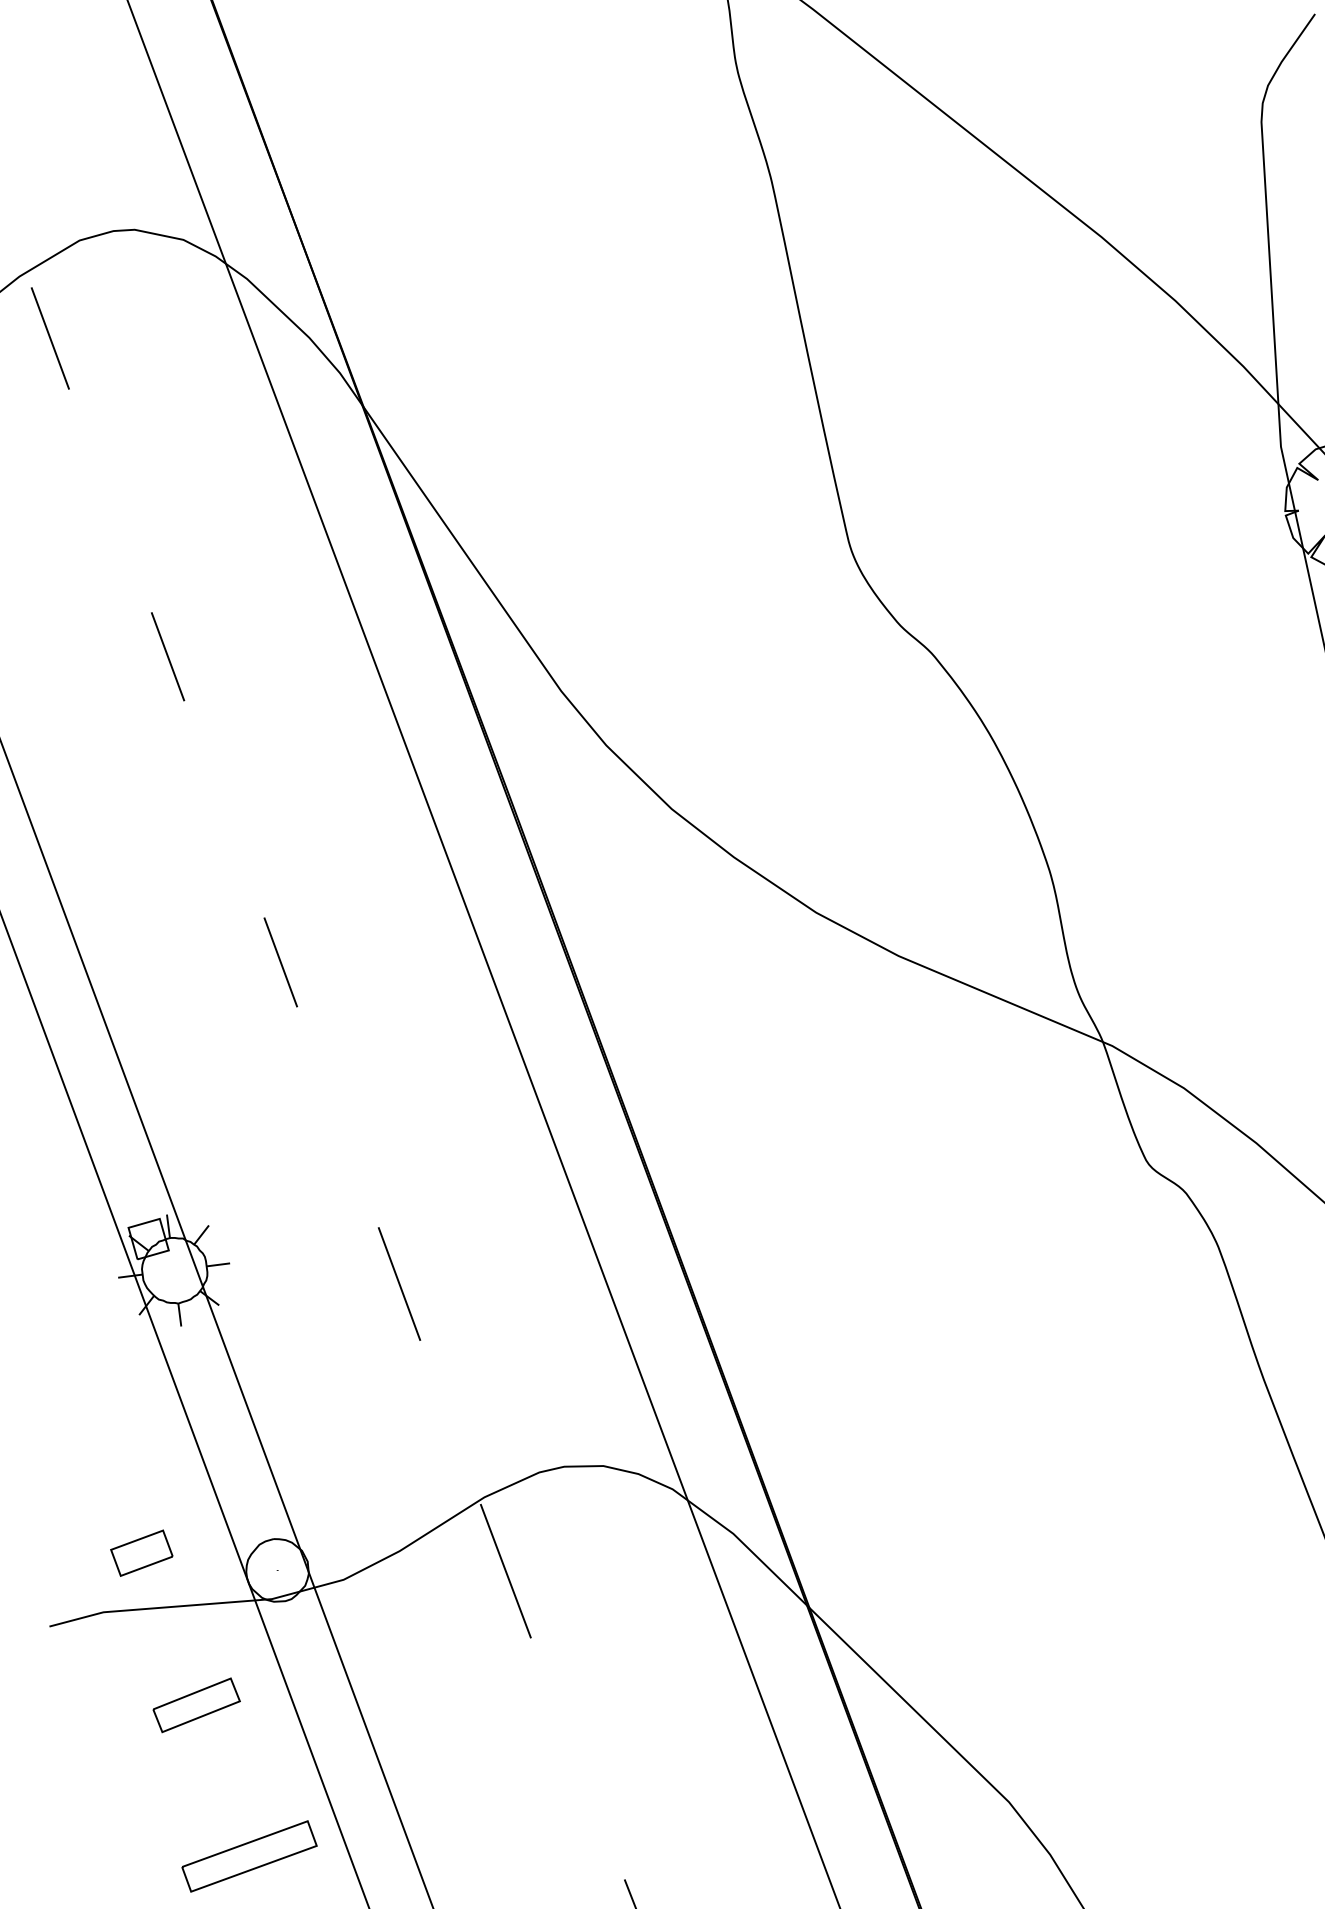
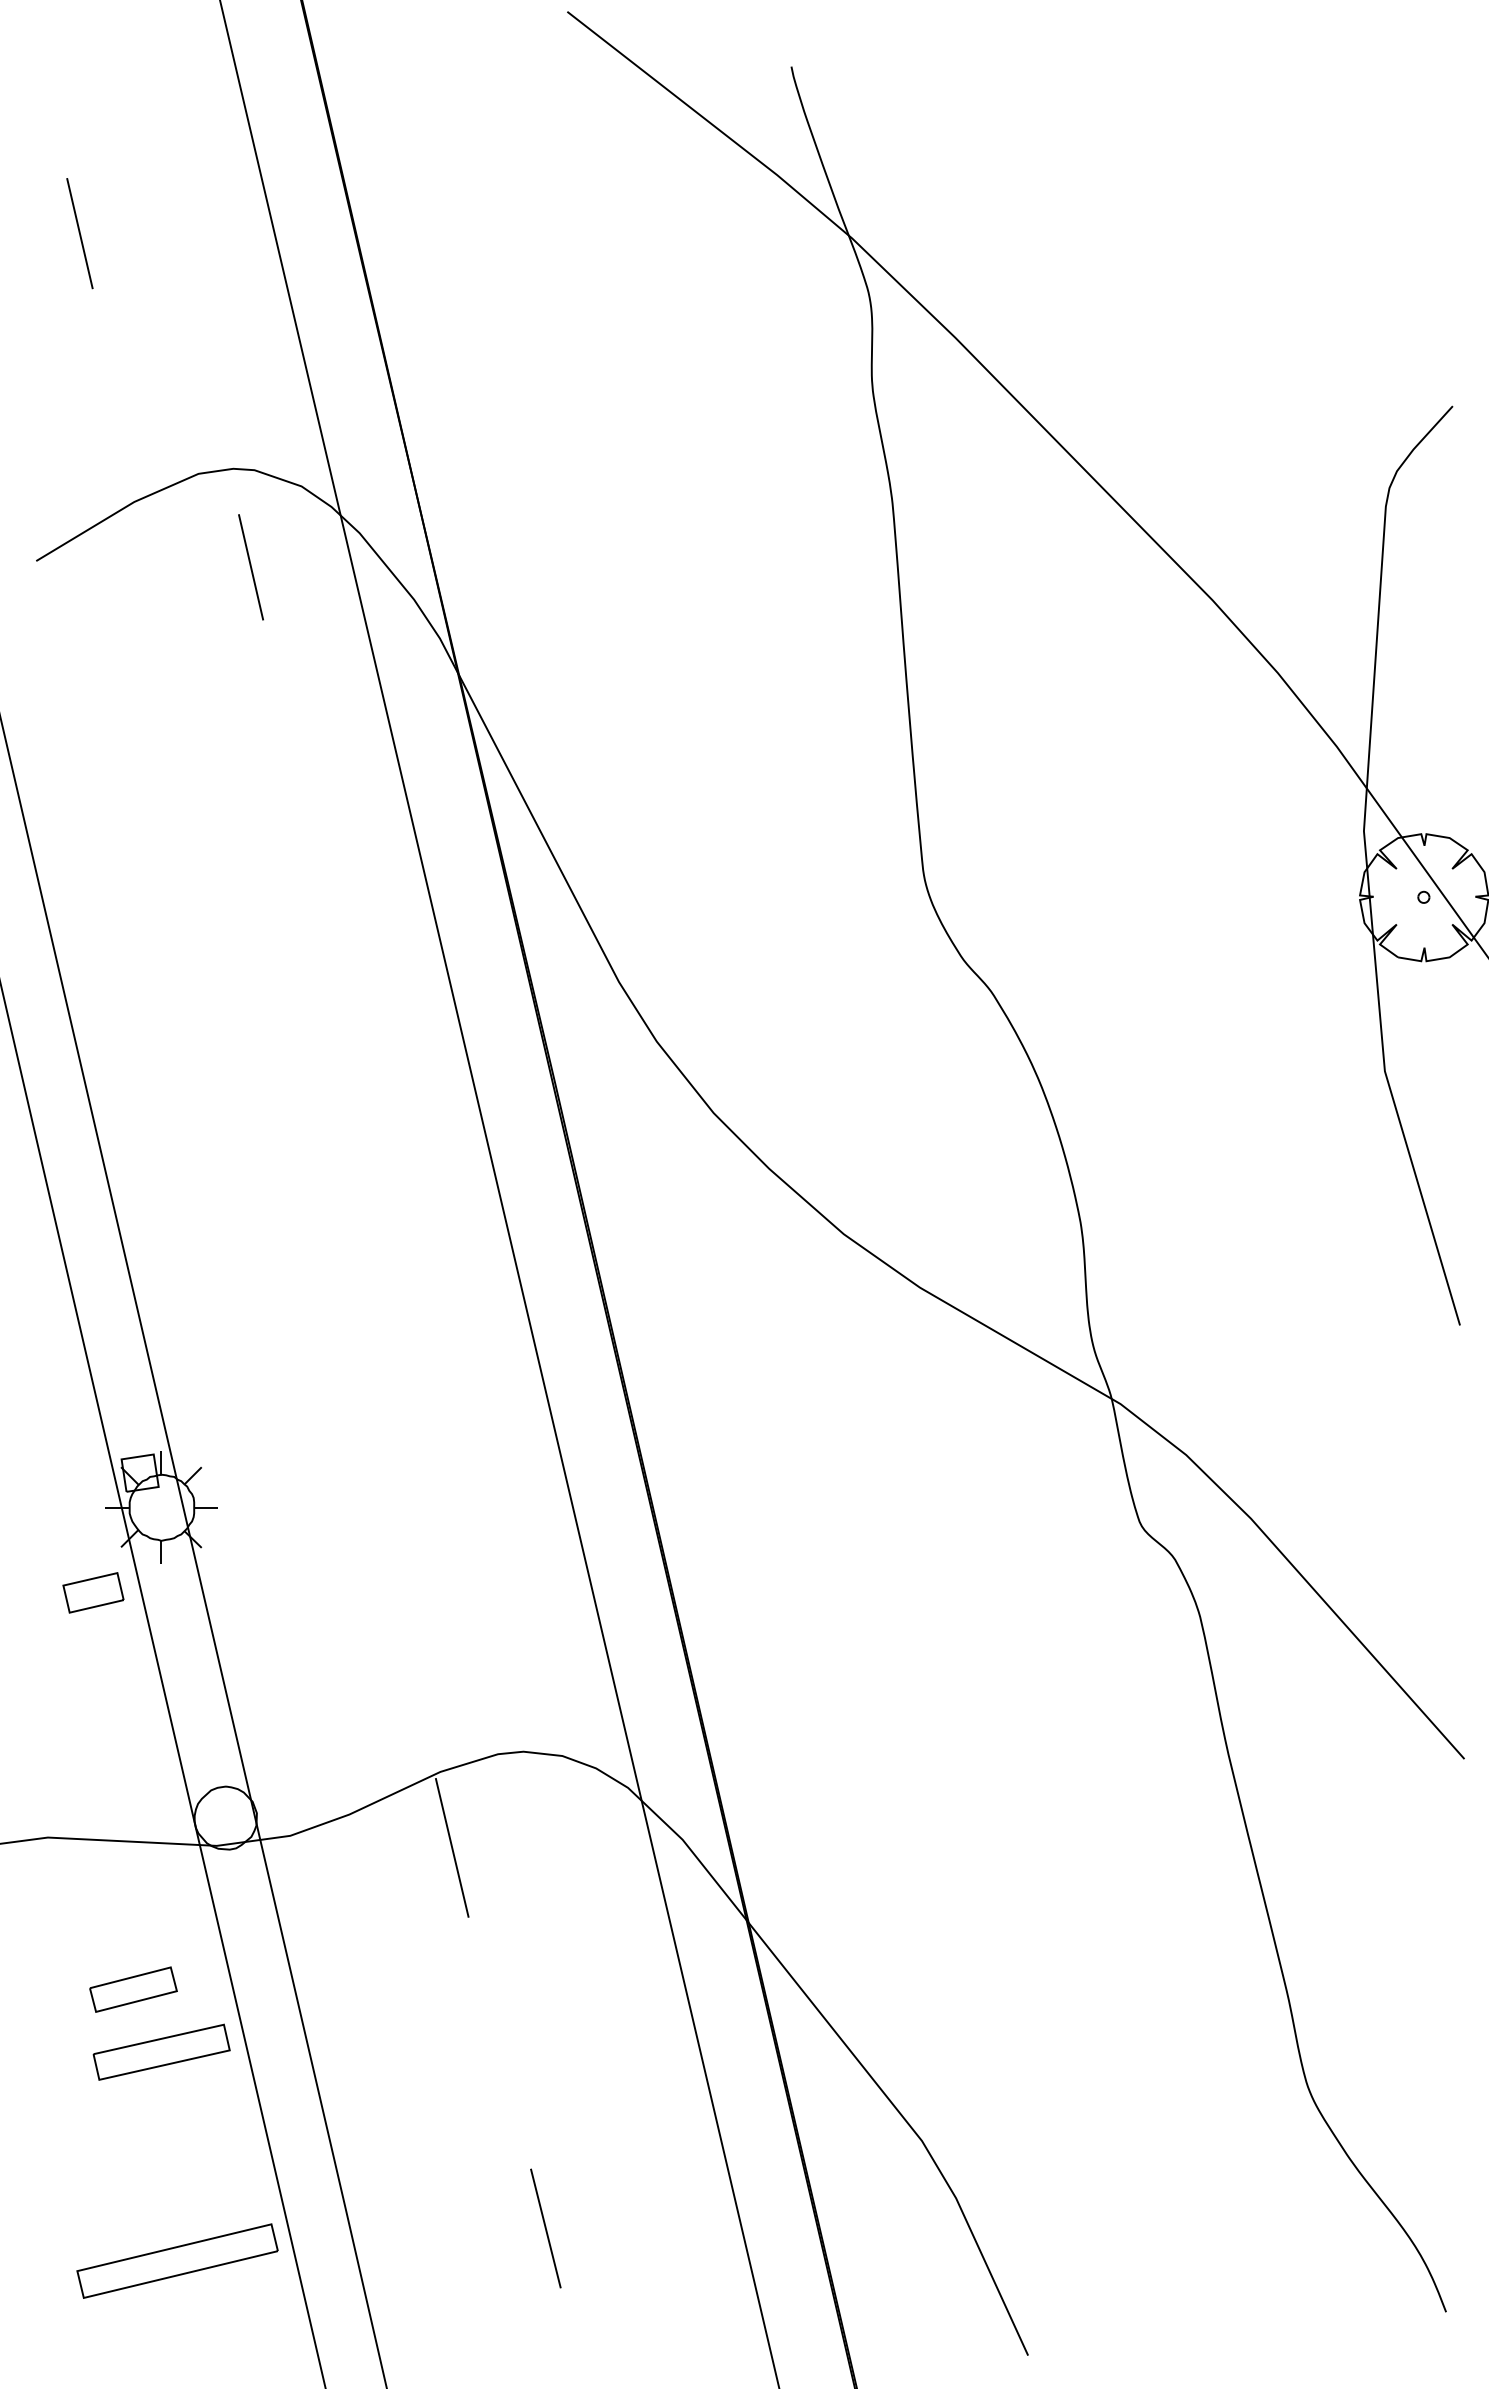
line: (49, 338) -> (250, 567), moved
line: (167, 656) -> (232, 897), removed
line: (279, 962) -> (305, 1215), removed
line: (398, 1284) -> (382, 1549), removed
part: (141, 1552) -> (93, 1592), moved
part: (196, 1705) -> (133, 1989), moved
part: (249, 1855) -> (161, 2051), moved

